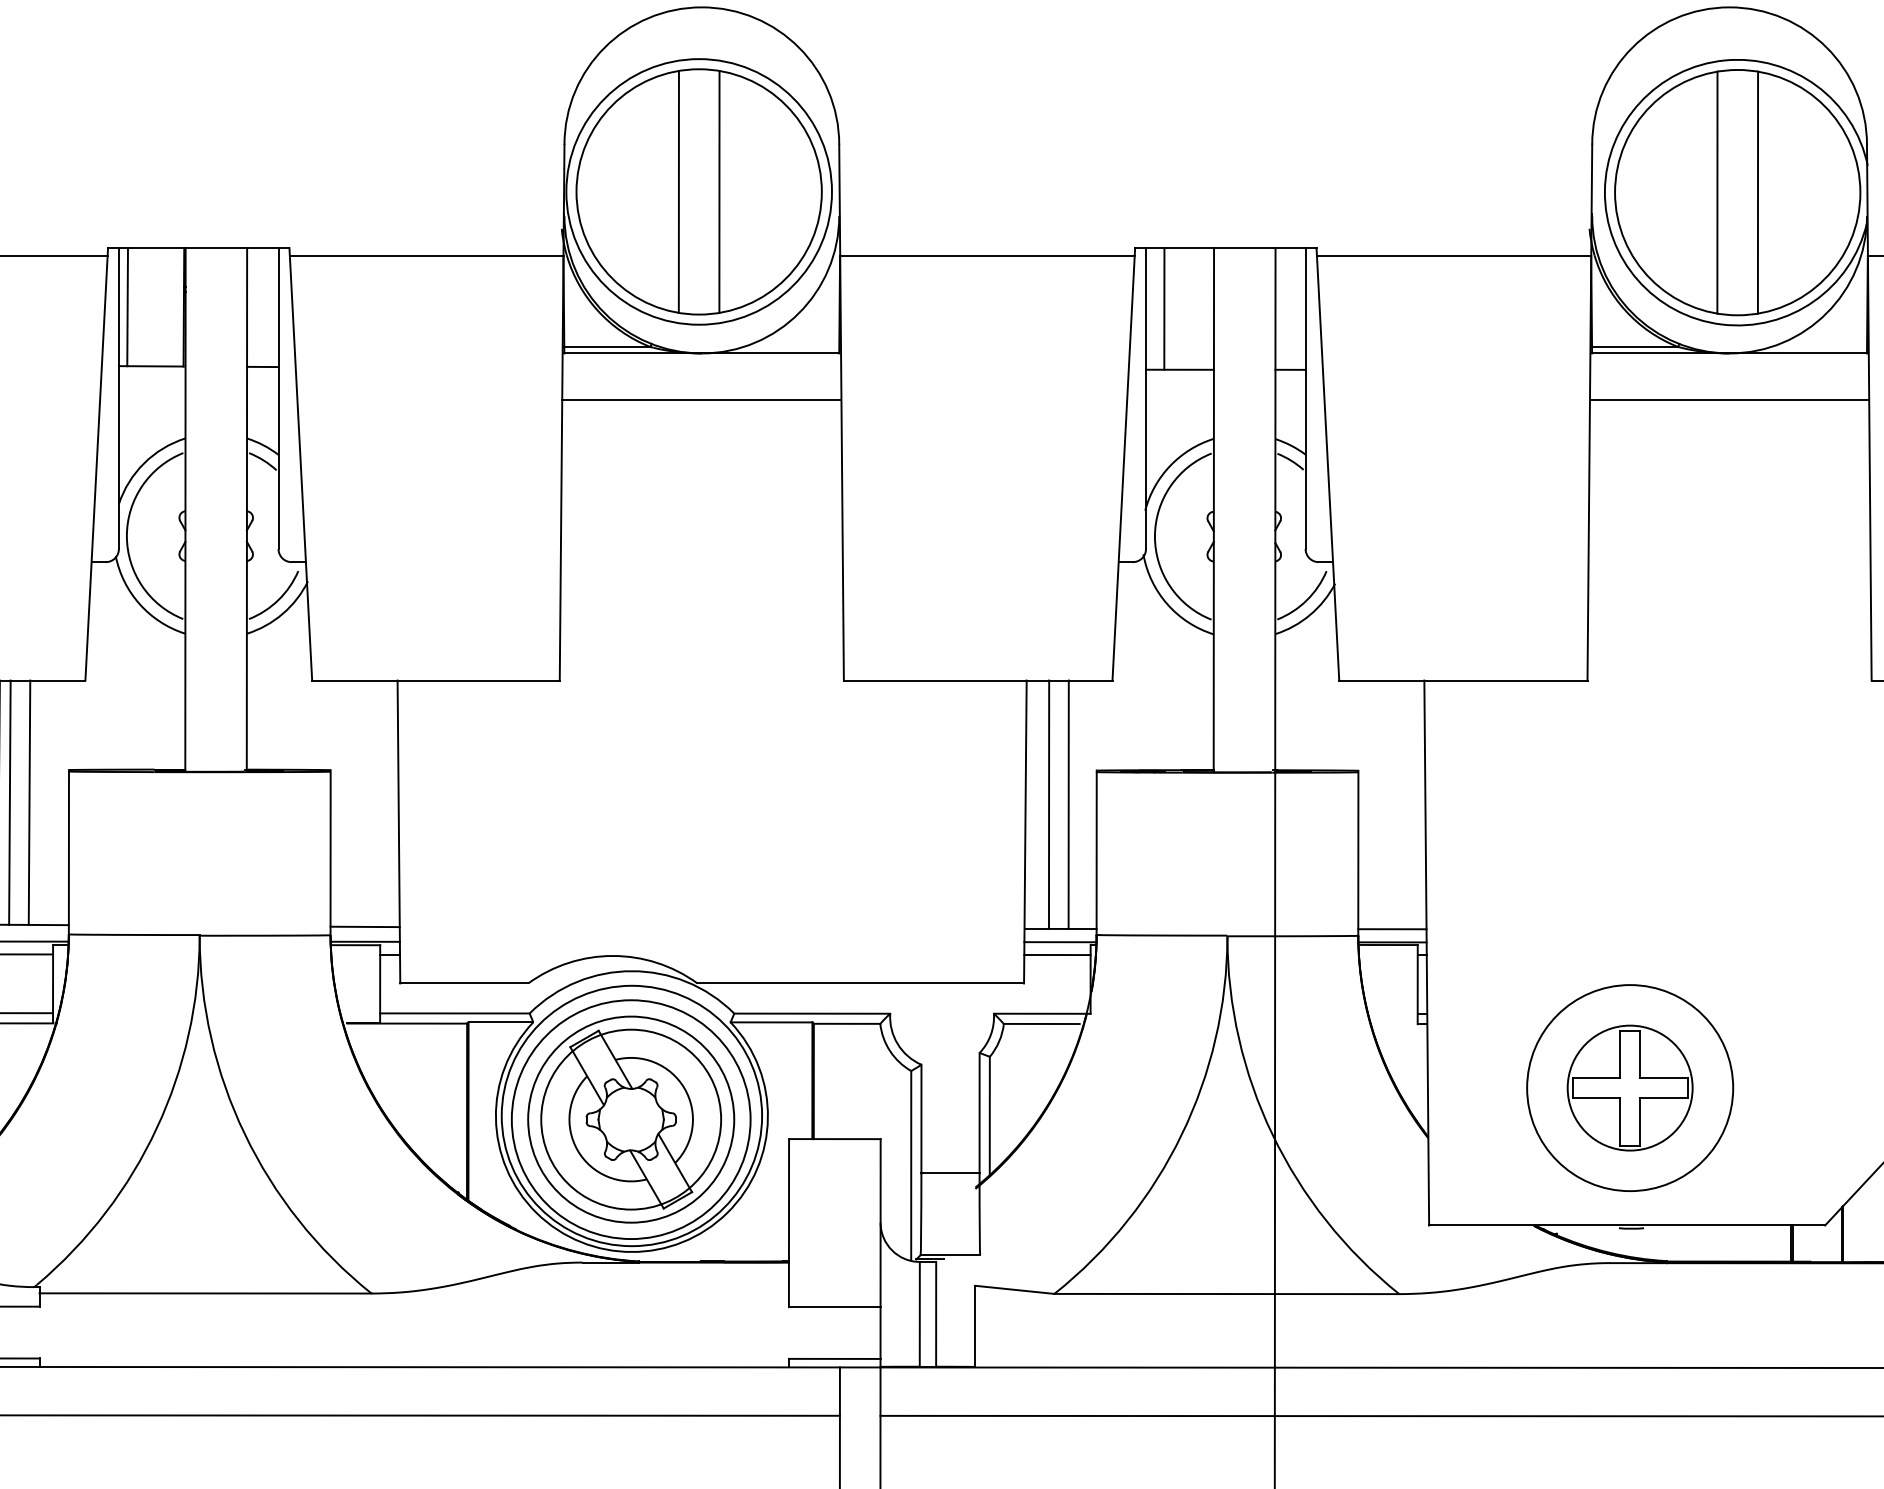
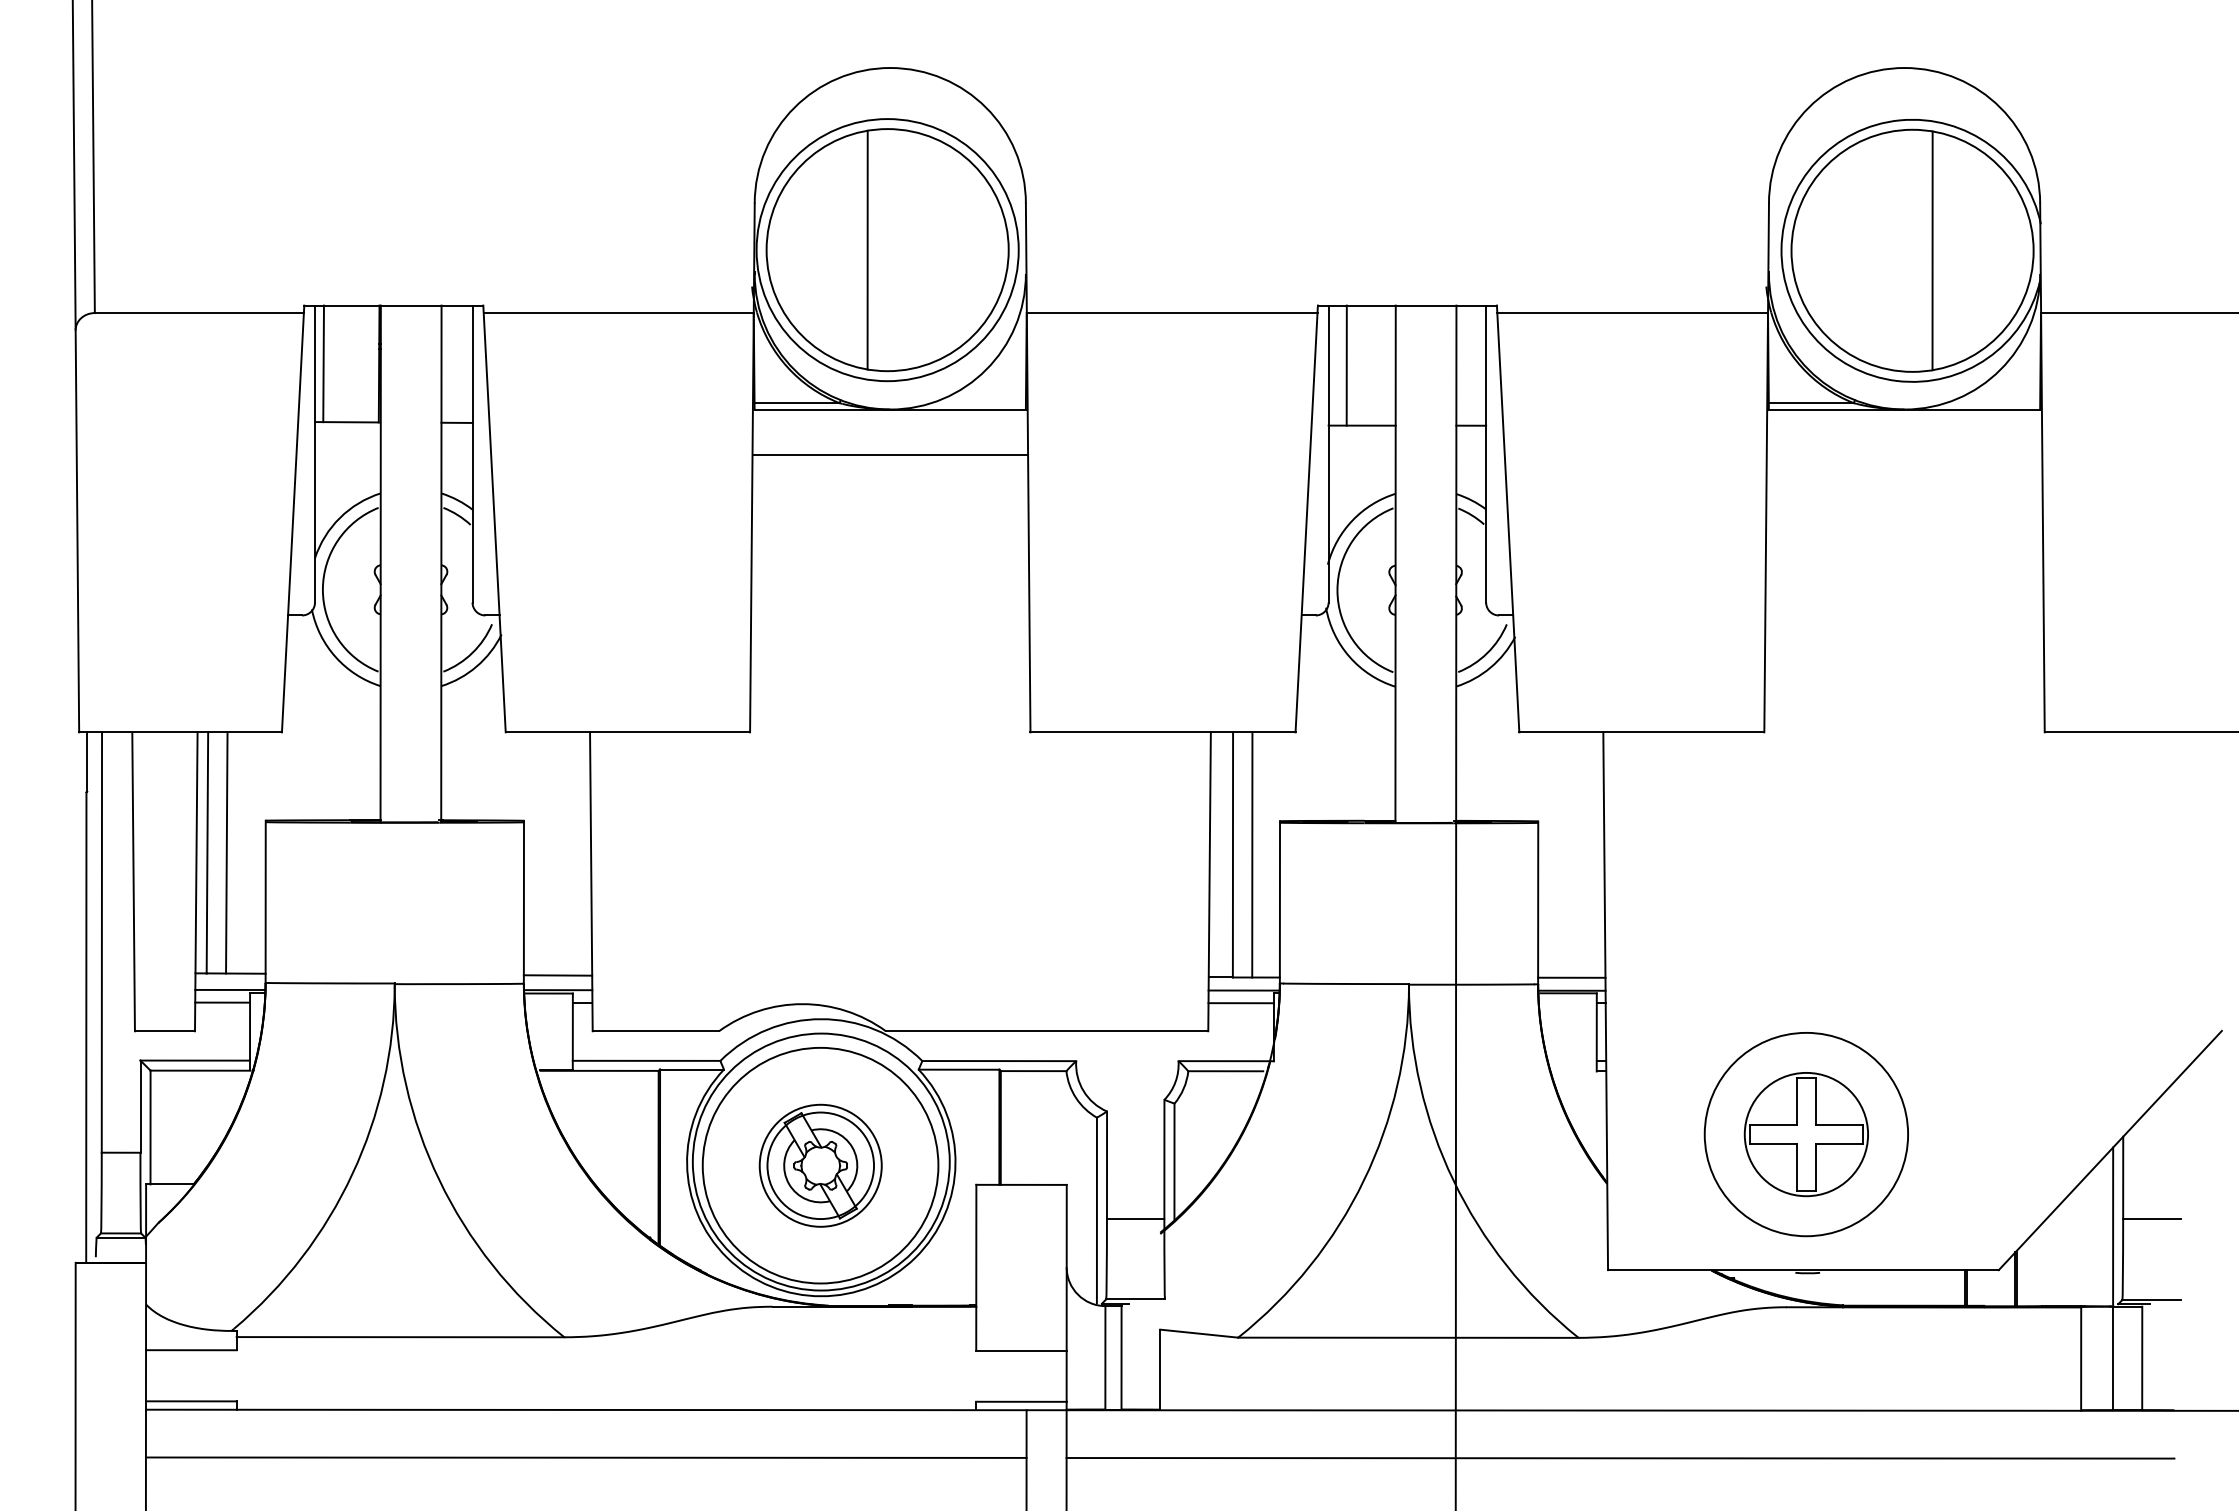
line: (719, 191) -> (907, 249), removed
line: (1717, 192) -> (1892, 250), removed
line: (1729, 400) -> (1904, 455), removed
part: (631, 1119) -> (820, 1165), size x0.6

